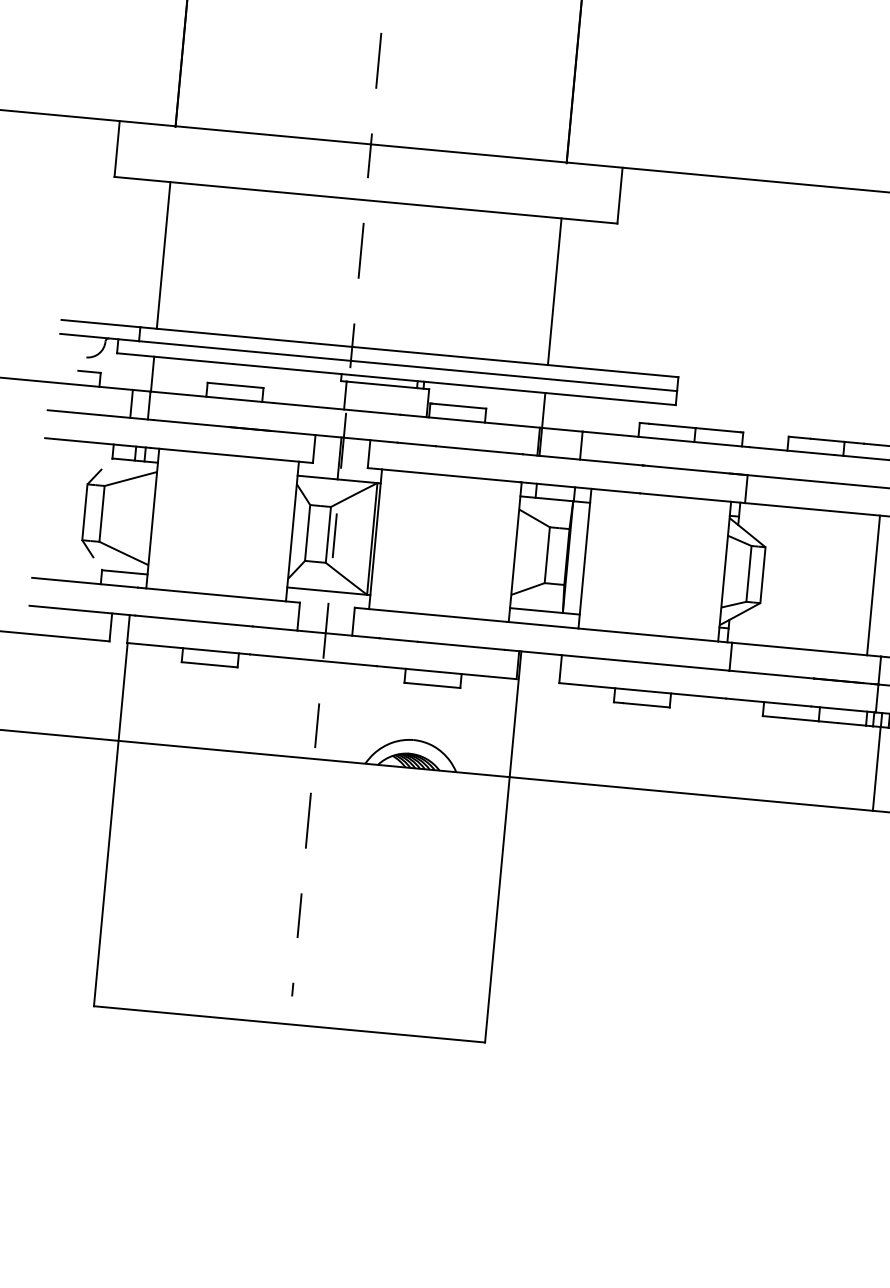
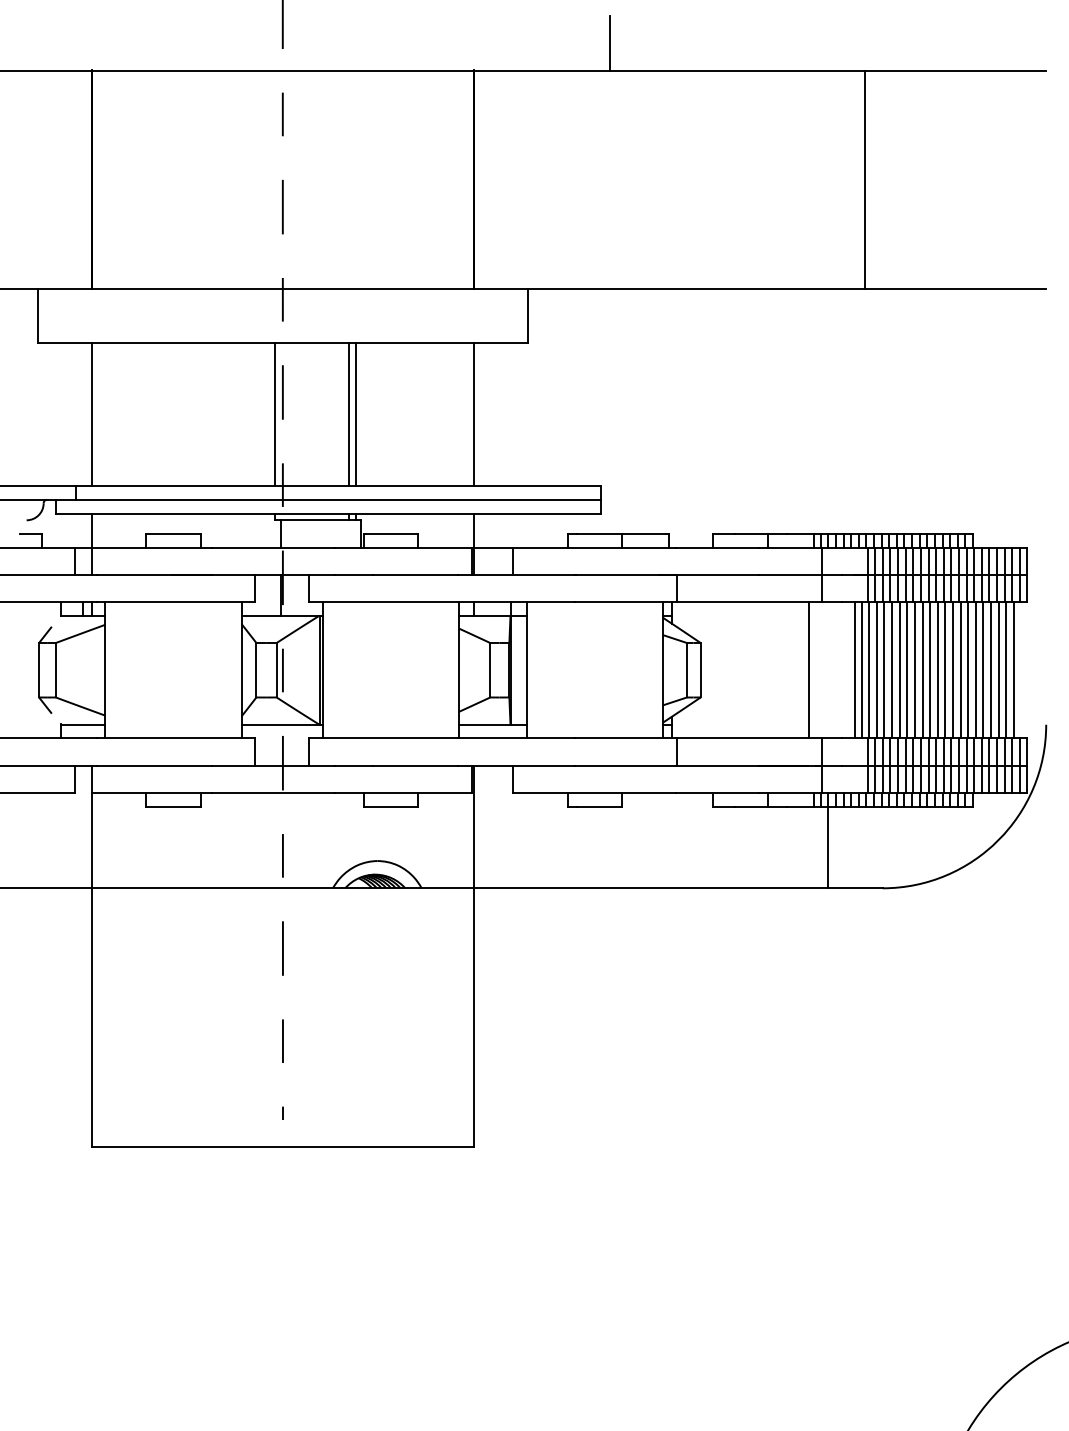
line: (351, 272) -> (275, 414), added
line: (427, 279) -> (349, 414), added
line: (433, 280) -> (355, 414), added

